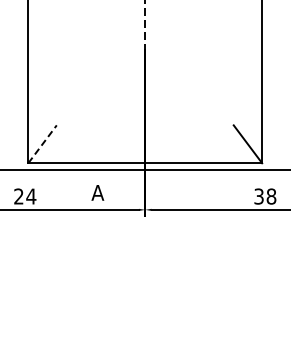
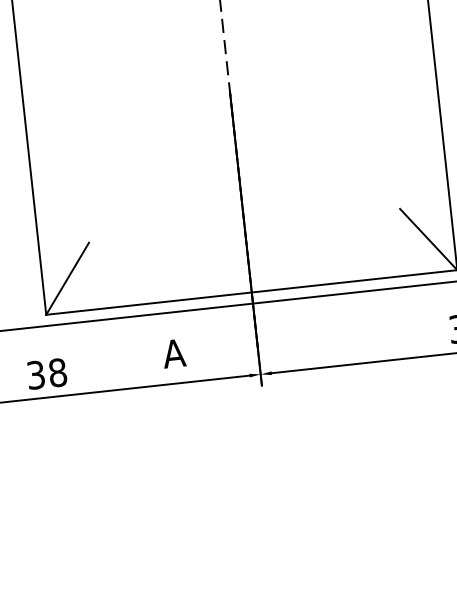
line: (42, 144) -> (67, 279), dashed -> solid
text: (25, 196) -> (47, 373), 24 -> 38

